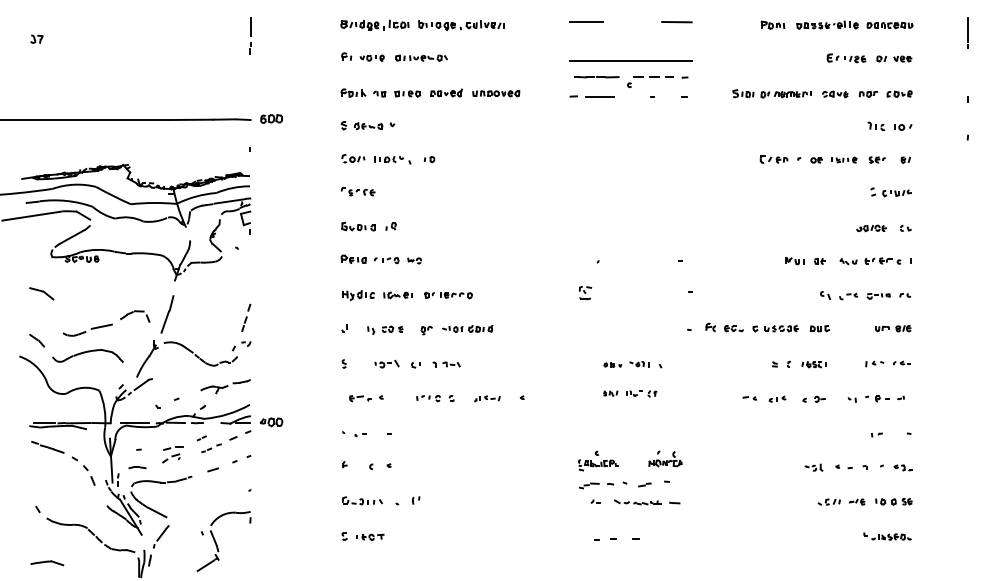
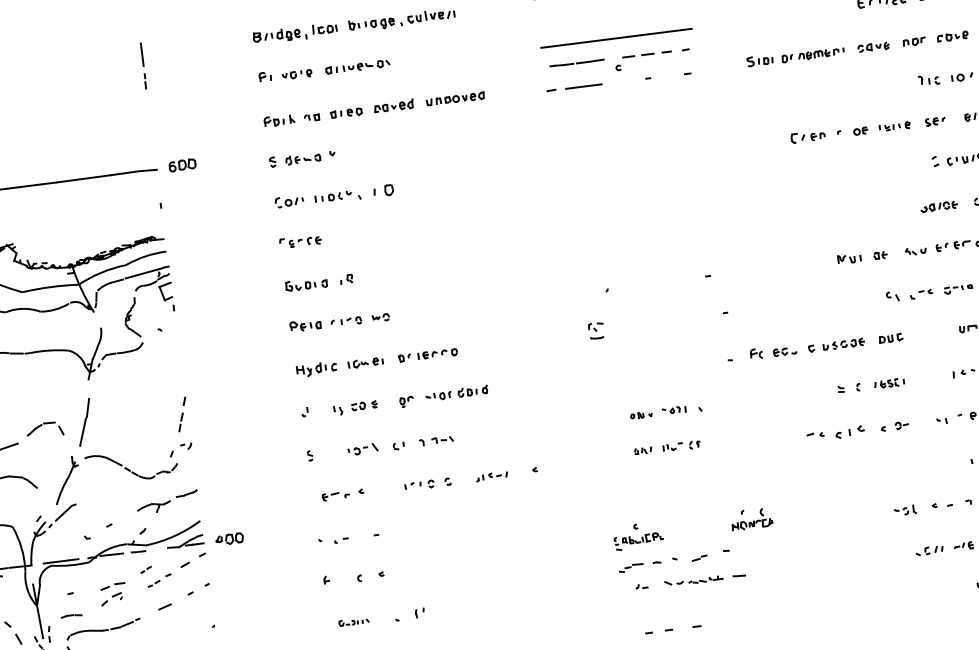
part: (429, 159) -> (383, 190), size x1.6
part: (777, 398) -> (849, 431), size x1.4
part: (665, 458) -> (751, 518), moved
part: (362, 500) -> (353, 621), size x0.6

